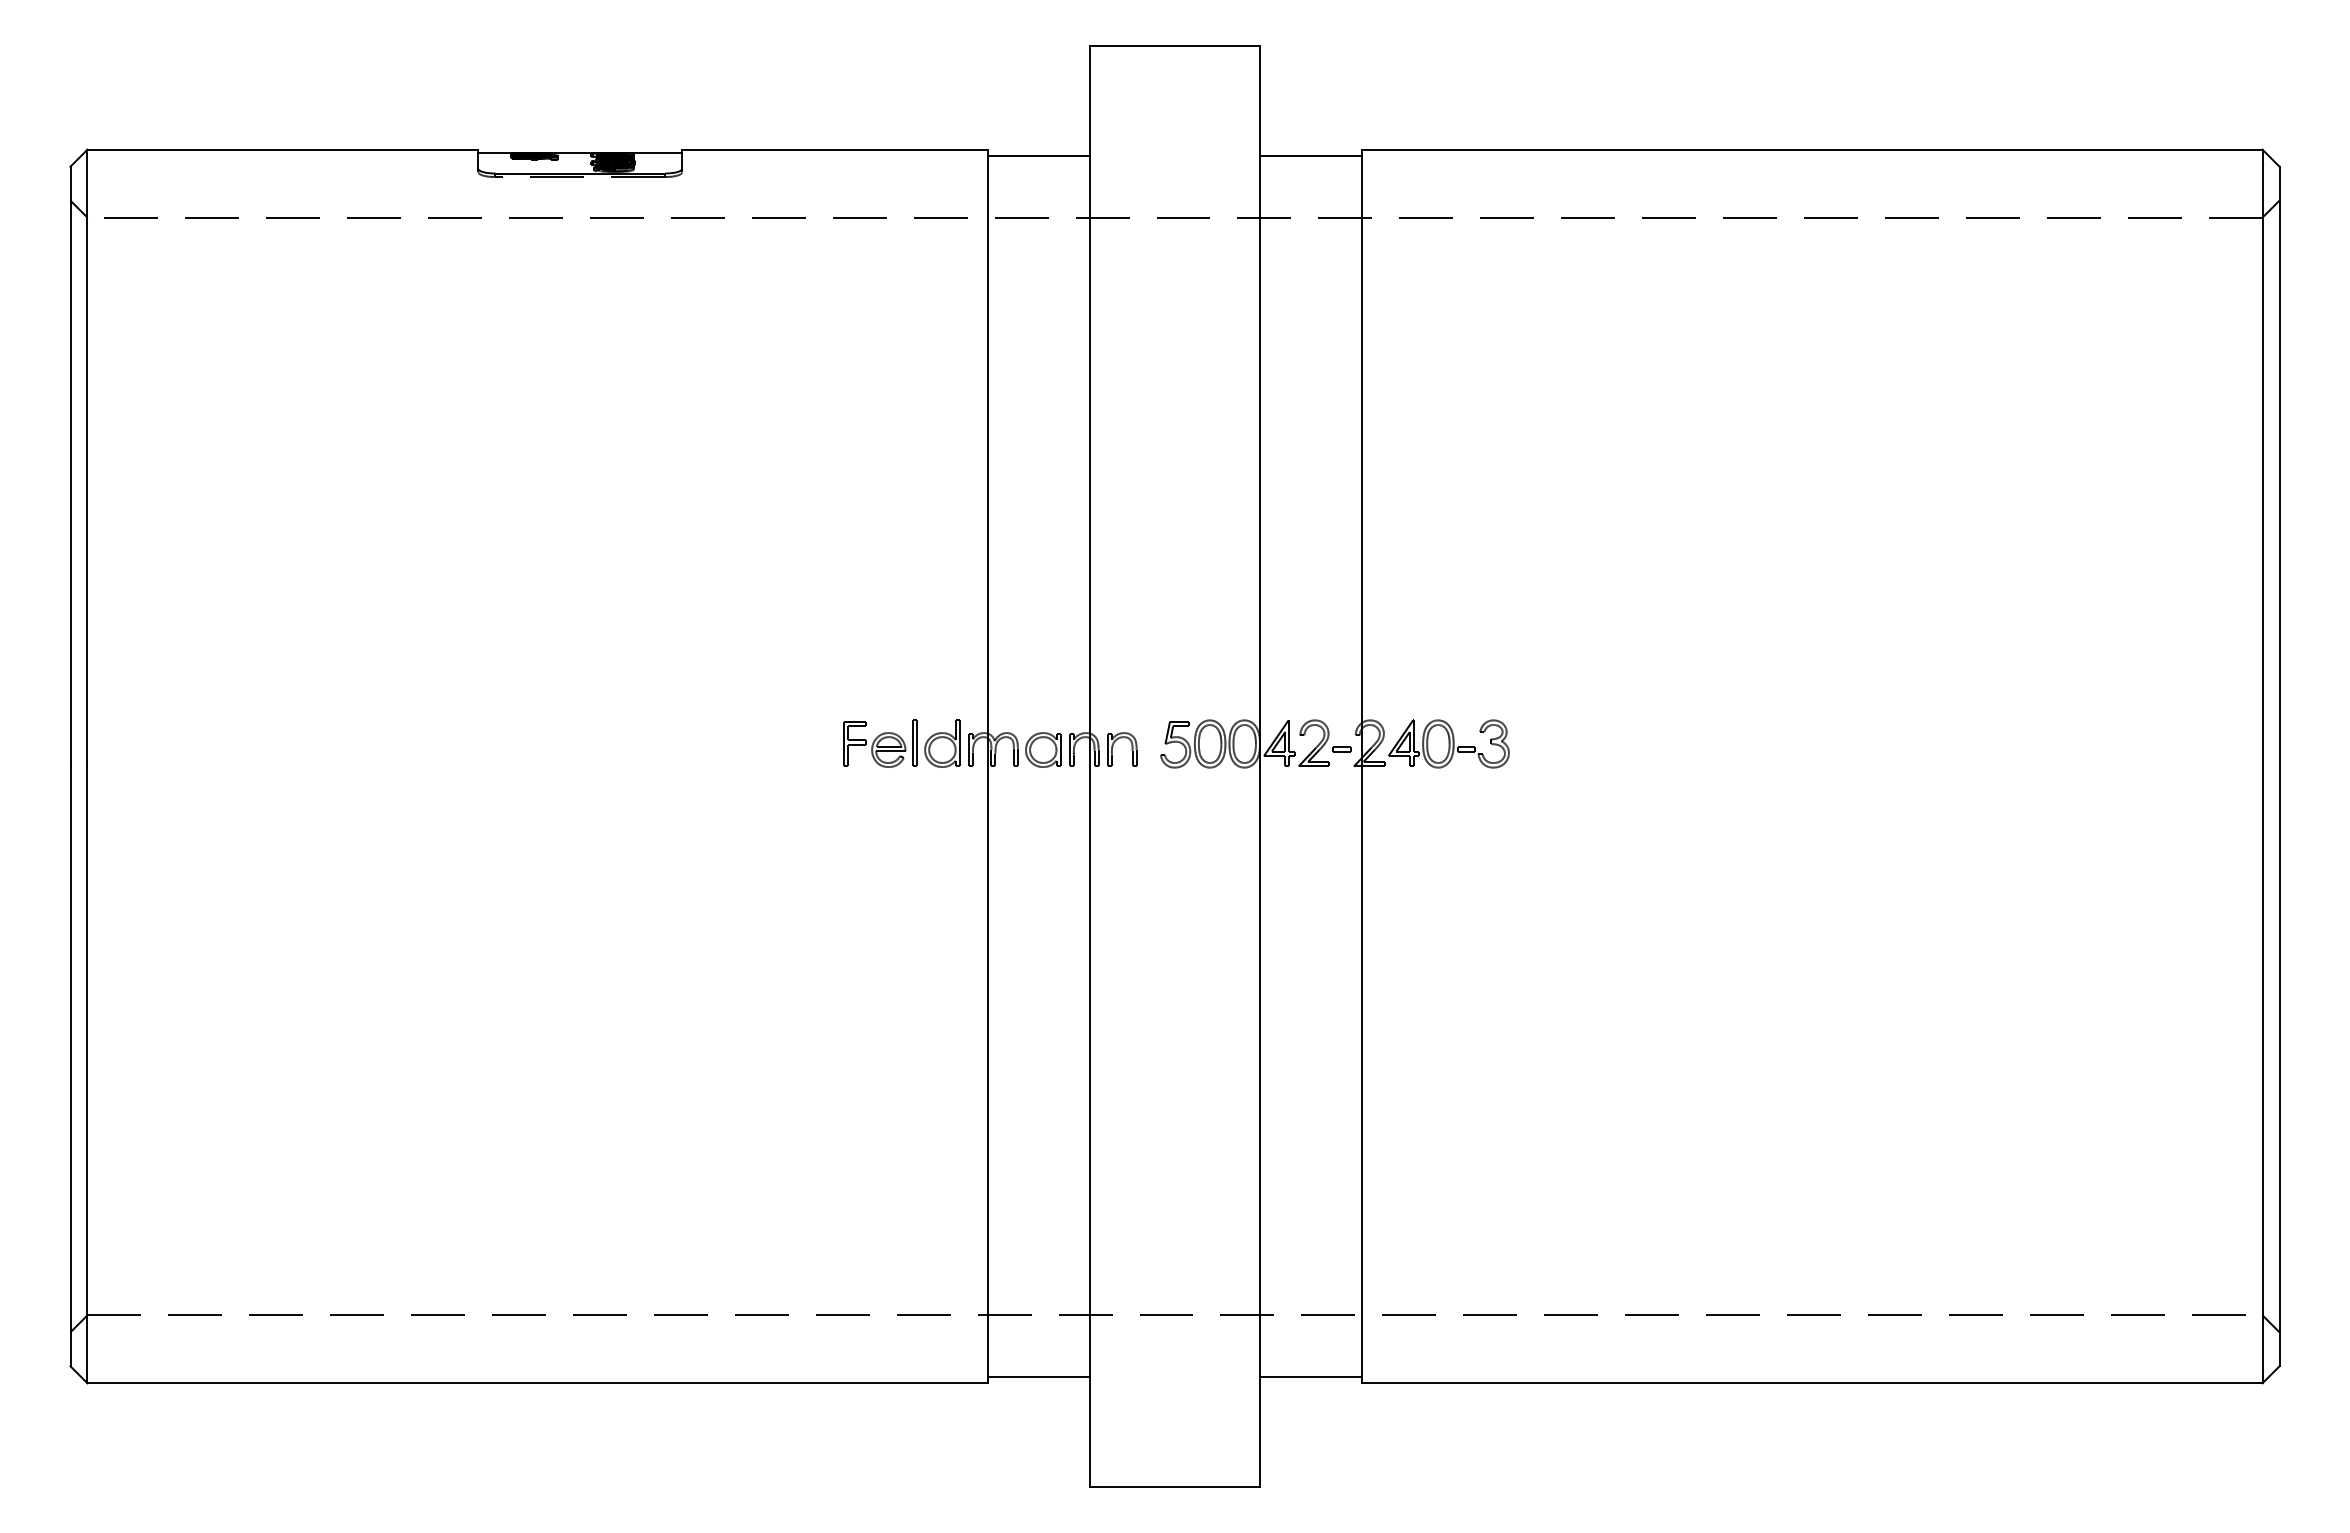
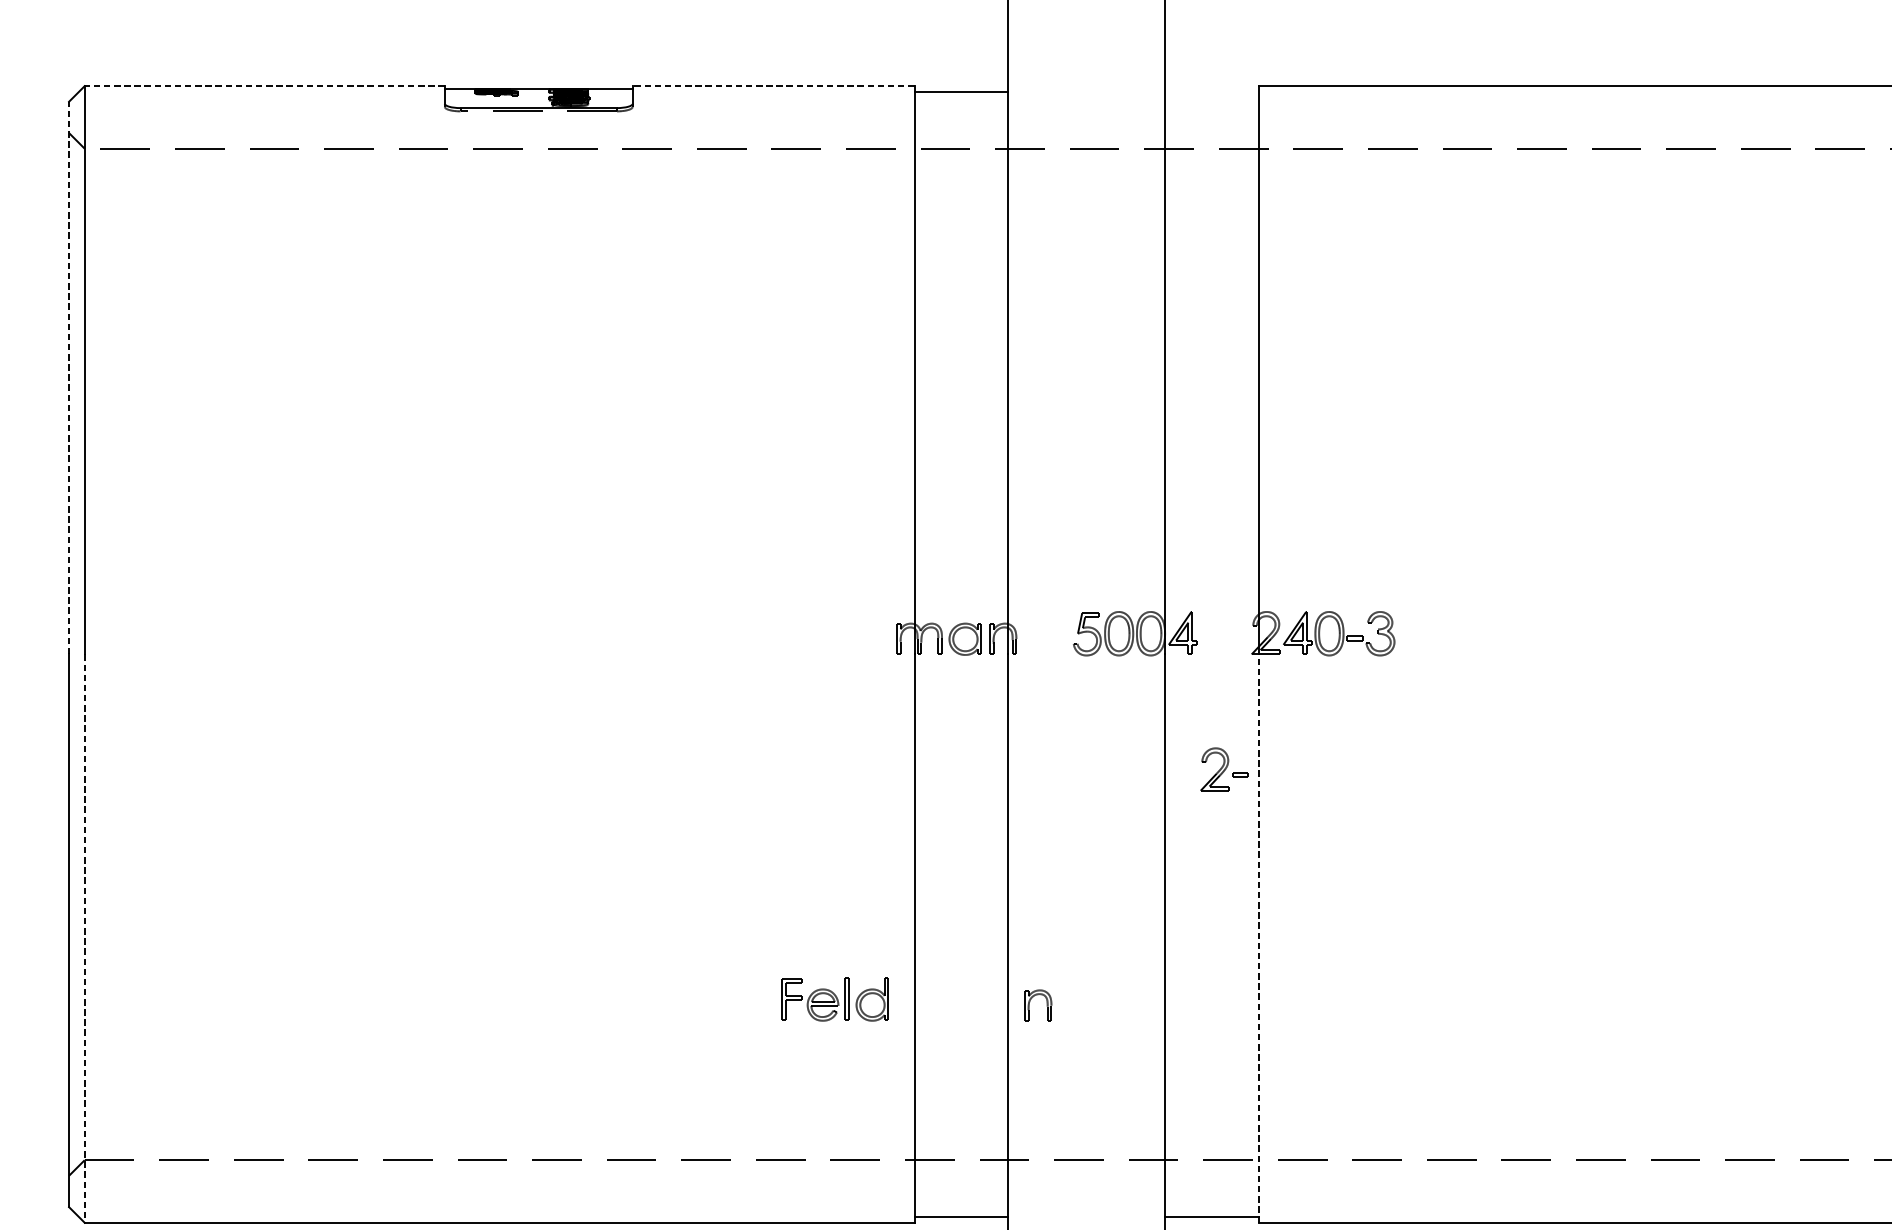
line: (282, 149) -> (264, 85), solid -> dashed
line: (835, 149) -> (773, 85), solid -> dashed
line: (1310, 156) -> (1211, 92), removed
line: (70, 466) -> (69, 378), solid -> dashed
part: (1324, 742) -> (1224, 768), moved
part: (901, 743) -> (834, 999), moved
part: (1131, 749) -> (1046, 1005), moved
line: (1361, 1074) -> (1258, 938), solid -> dashed
line: (87, 1075) -> (84, 939), solid -> dashed

